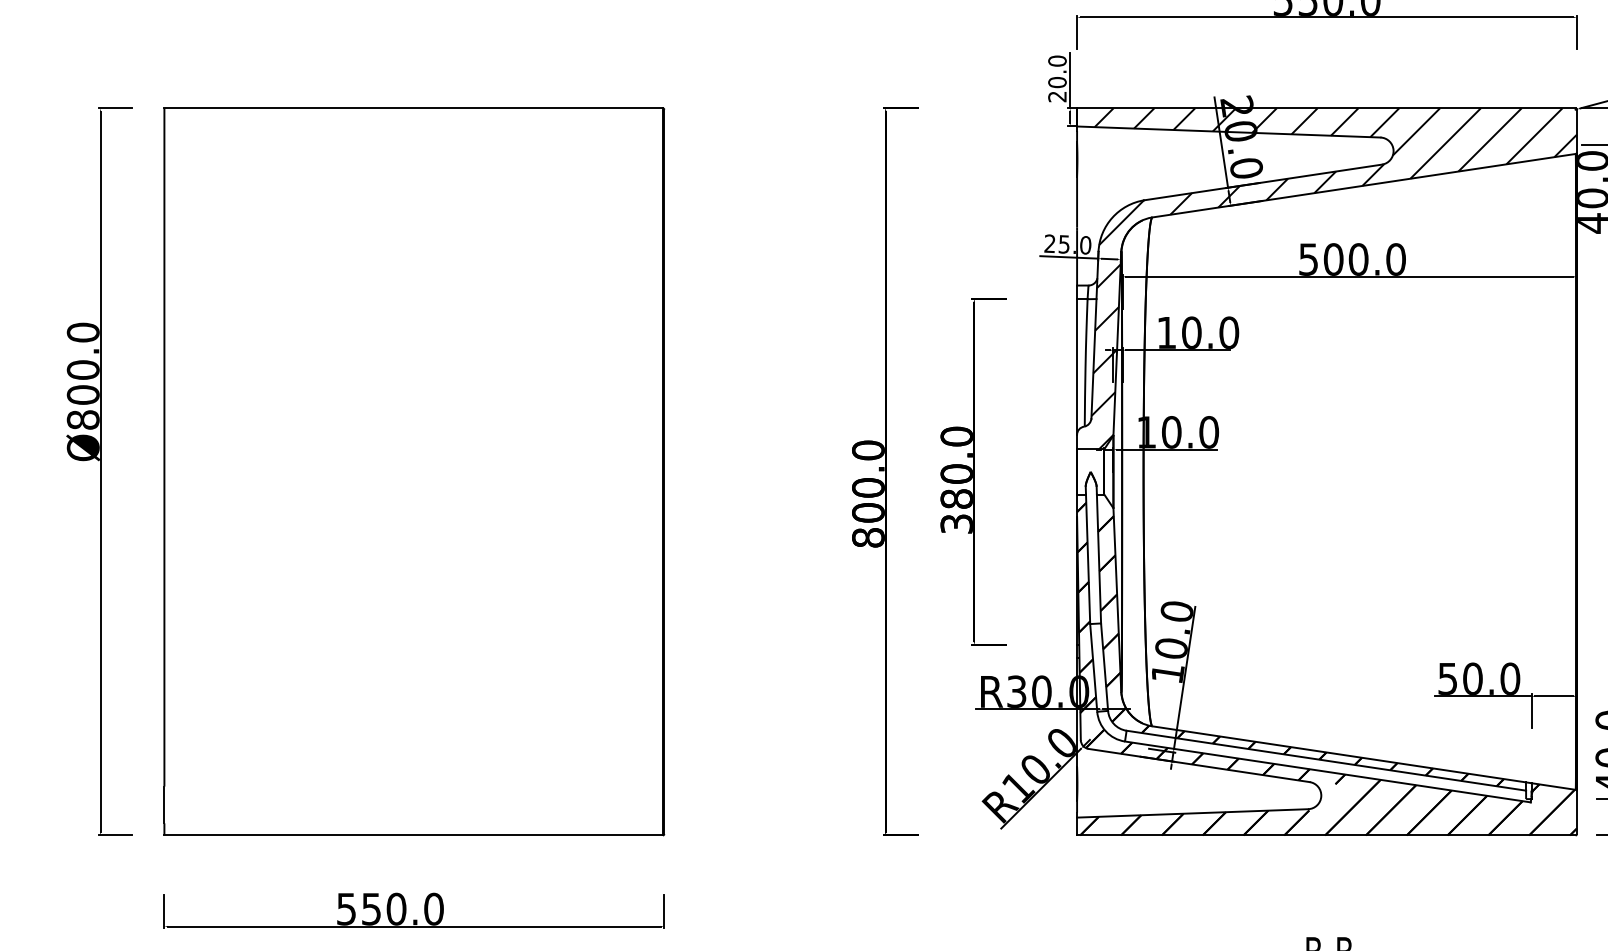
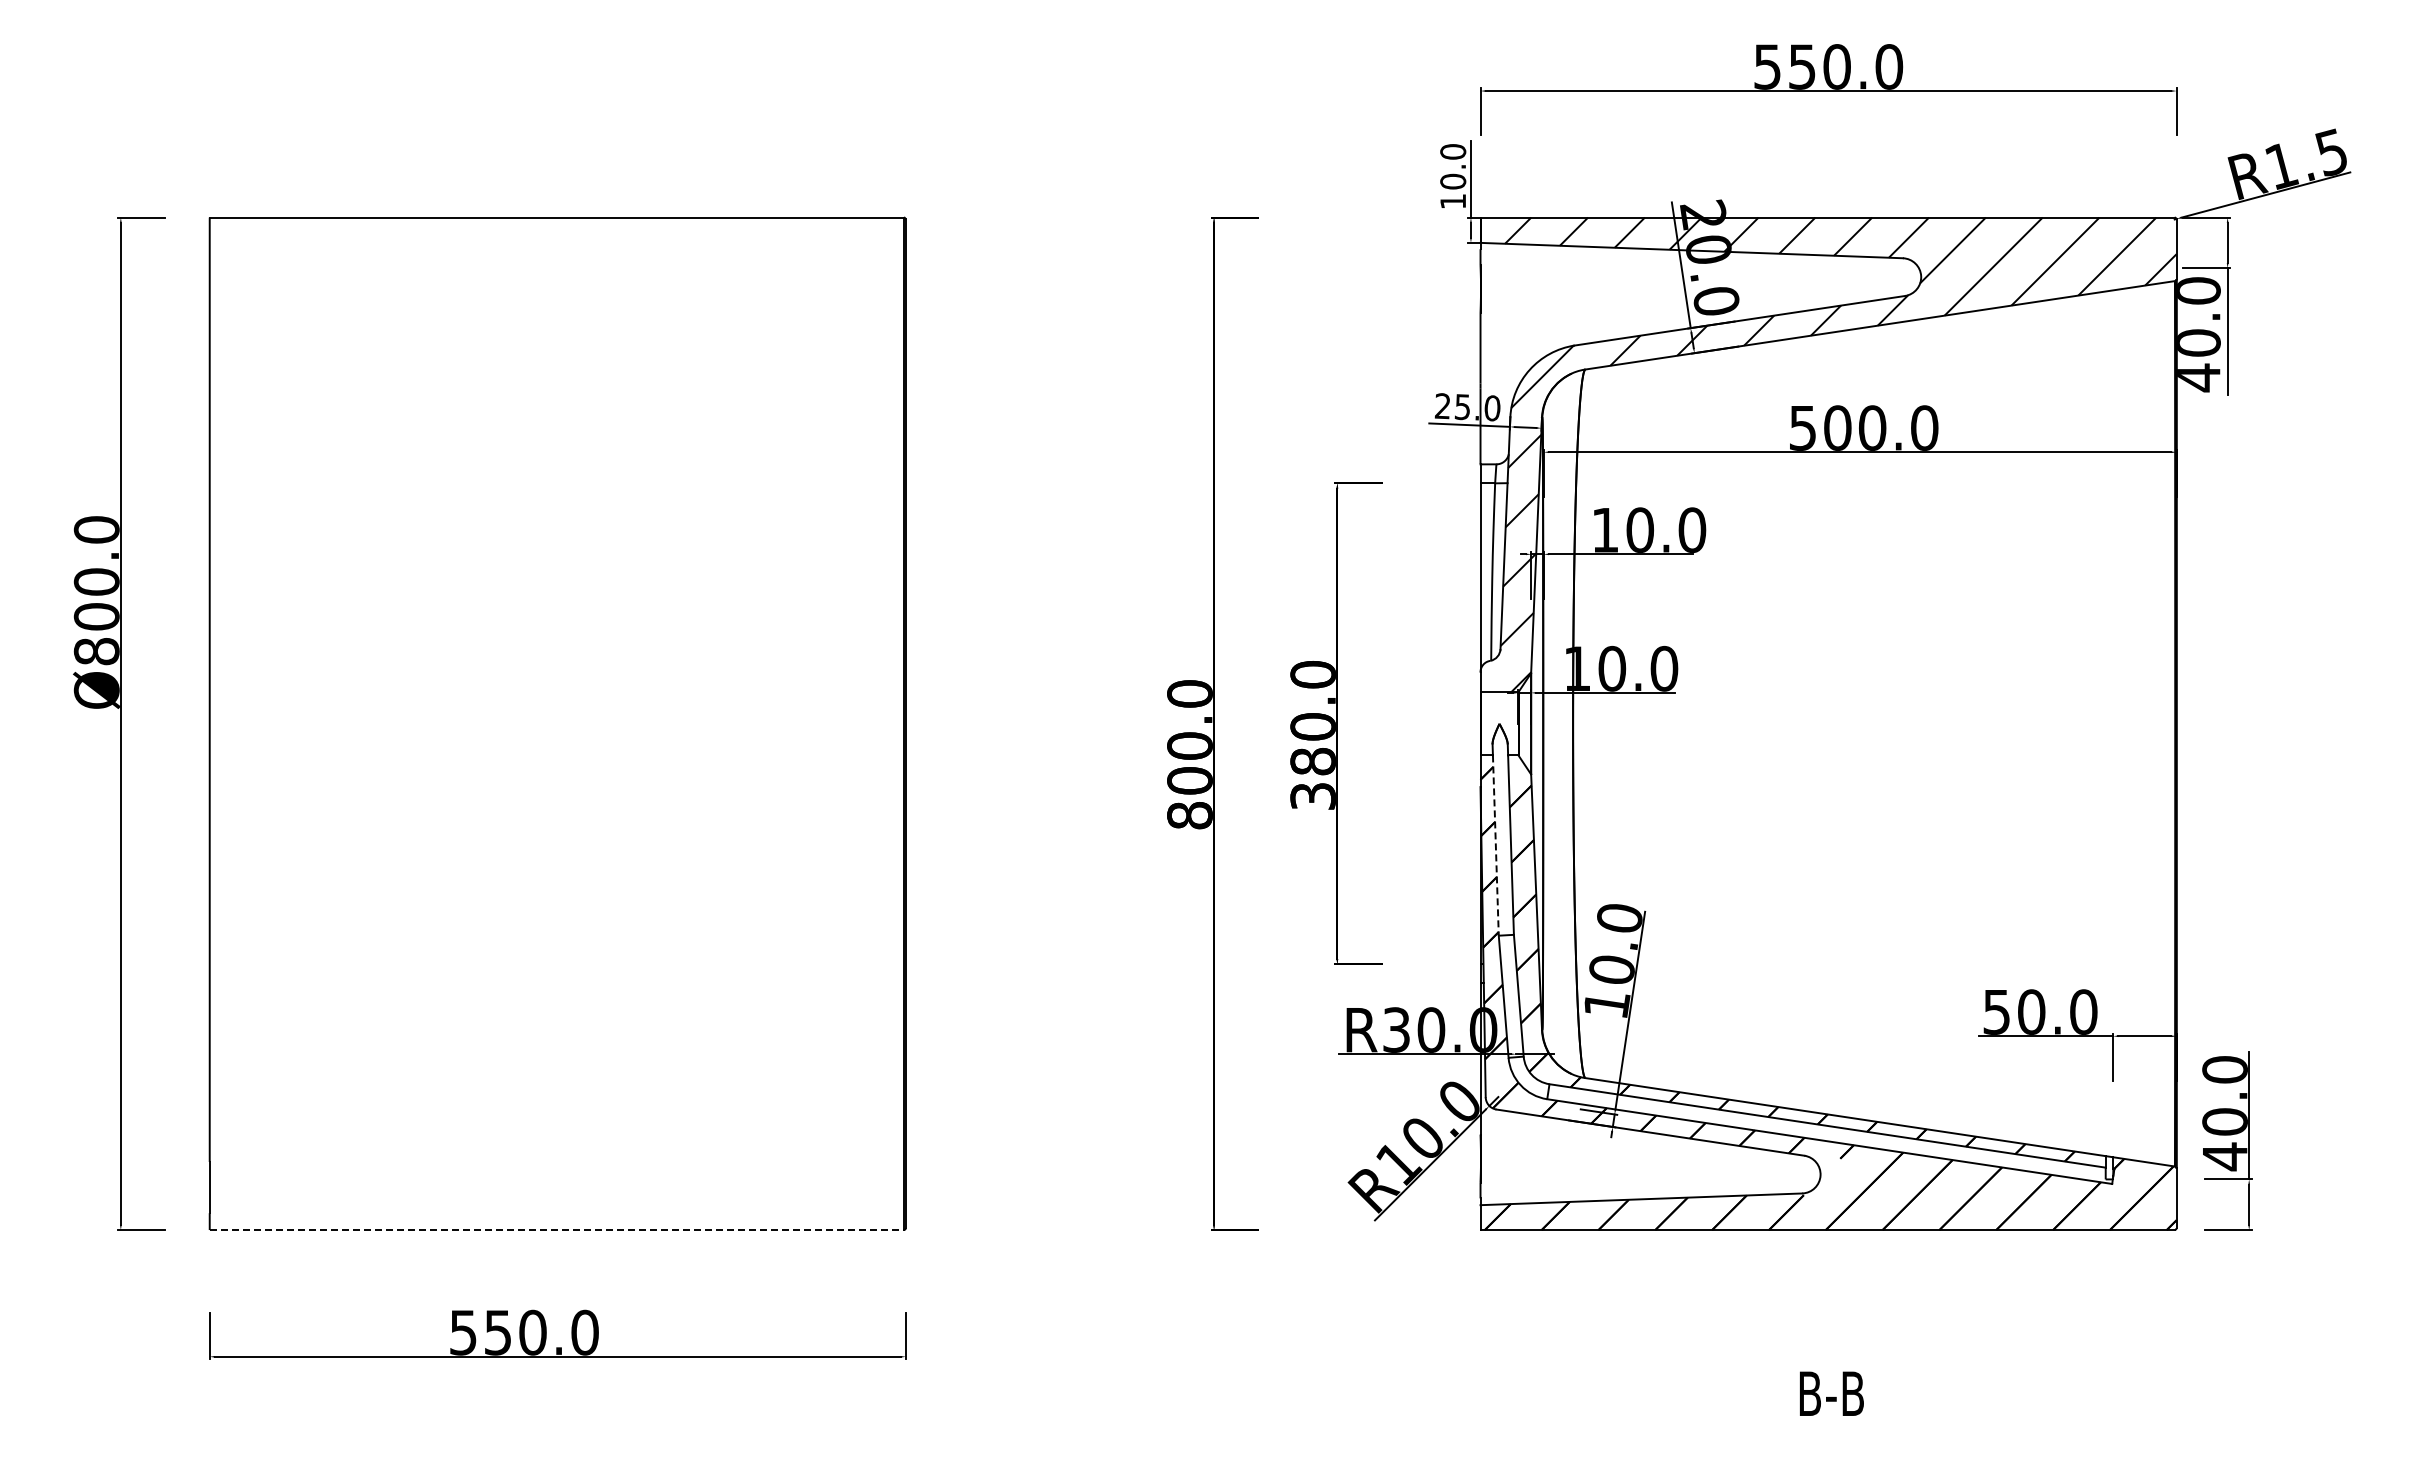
text: (1056, 96) -> (1452, 201), 20.0 -> 10.0
line: (1087, 560) -> (1495, 846), solid -> dashed
line: (414, 835) -> (557, 1230), solid -> dashed

